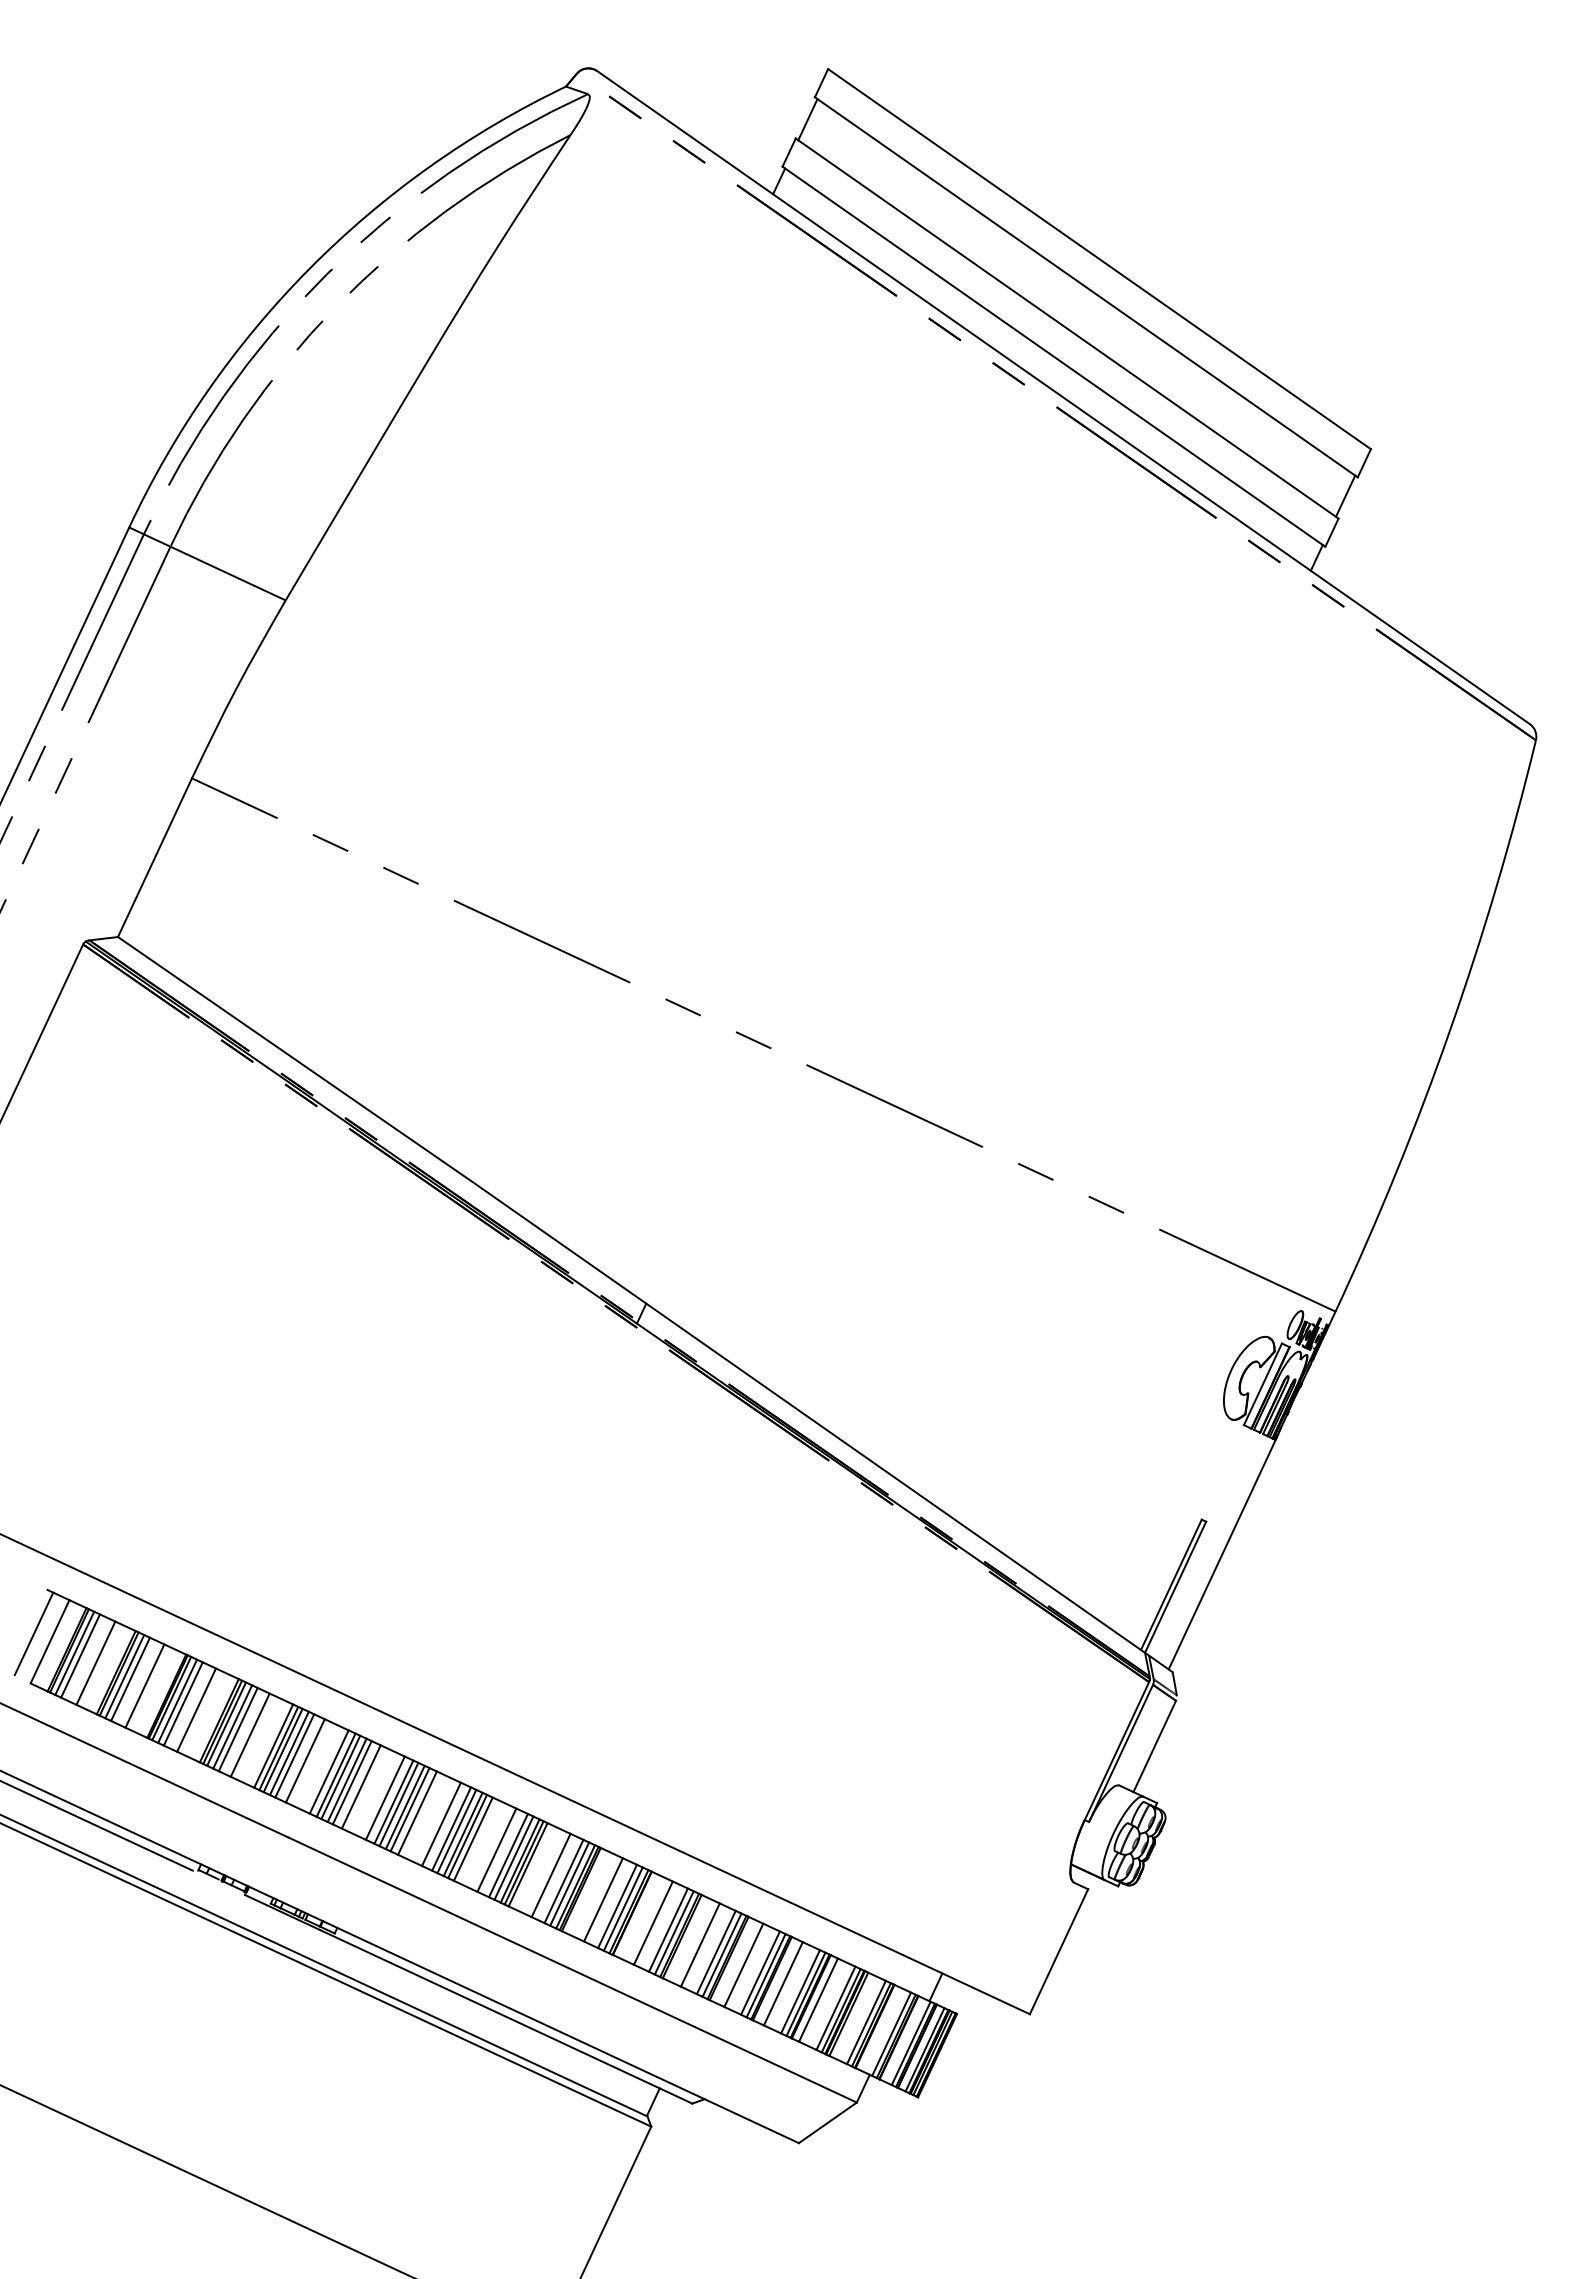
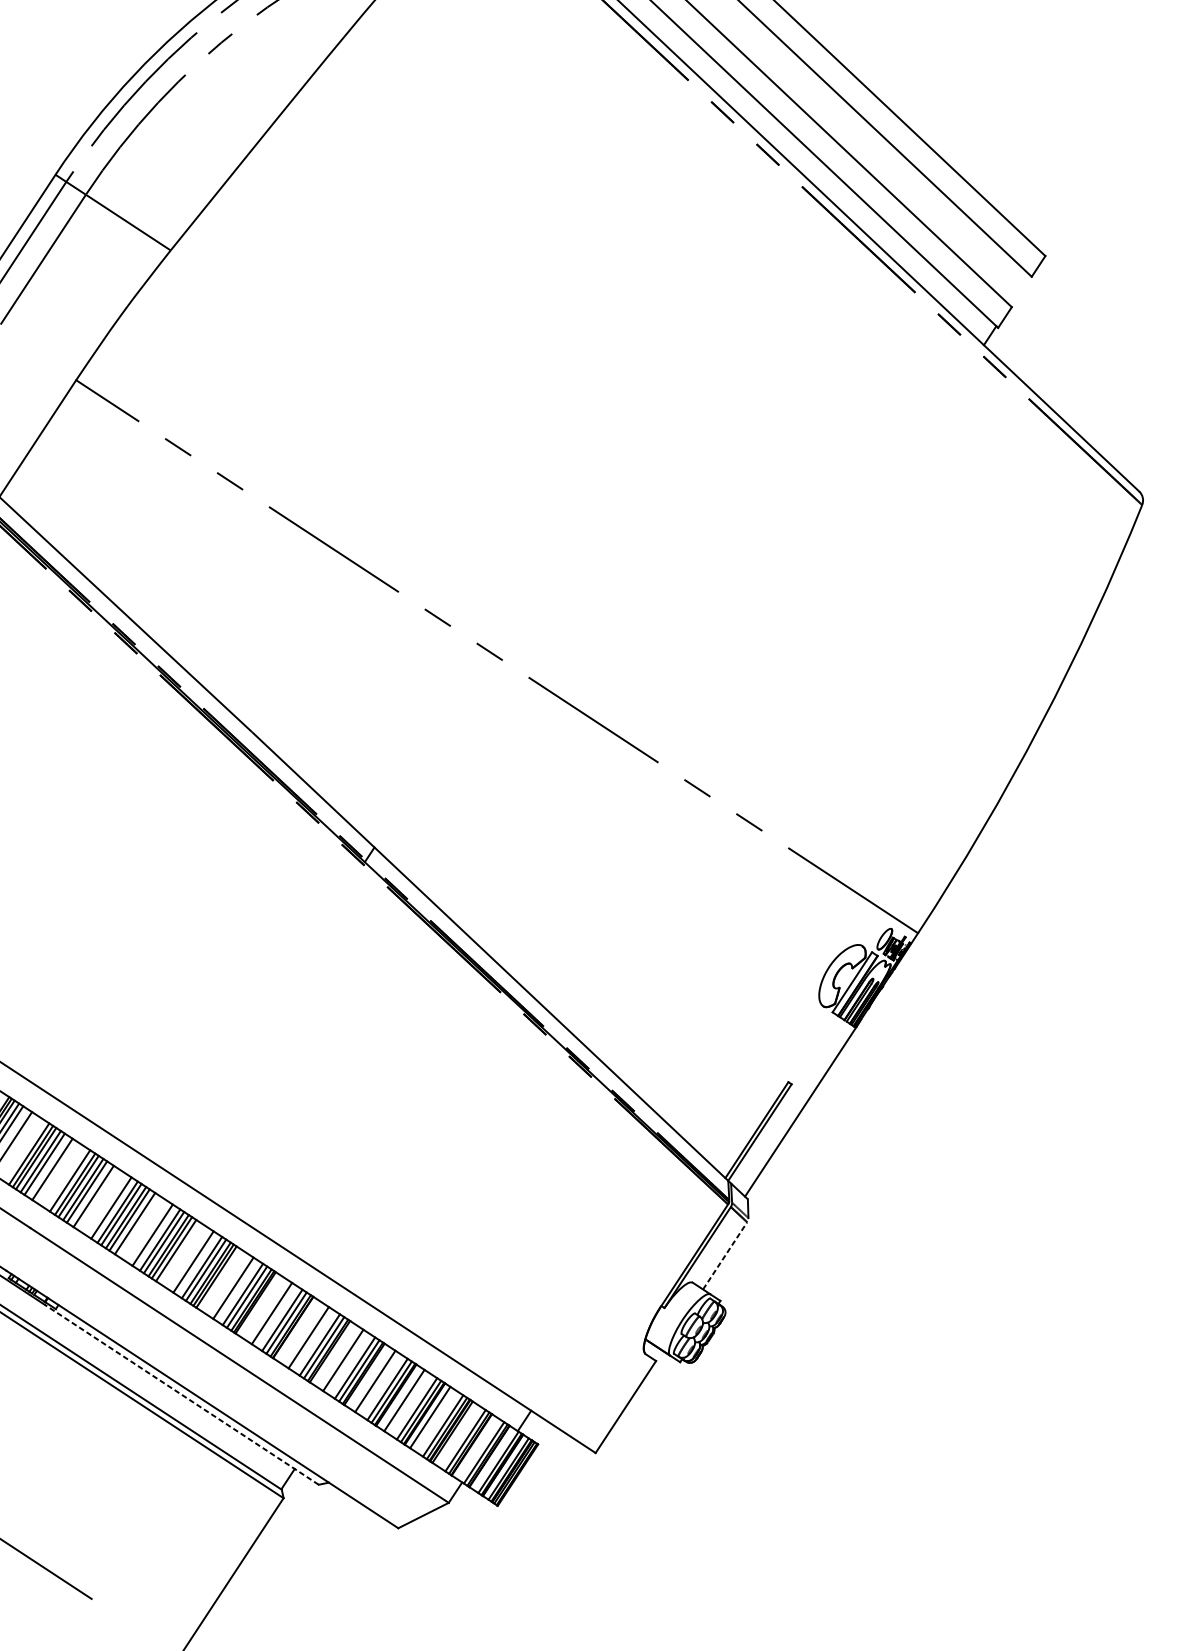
line: (1345, 495) -> (1019, 289), removed
line: (1154, 1745) -> (725, 1255), solid -> dashed
line: (505, 2016) -> (181, 1394), solid -> dashed

